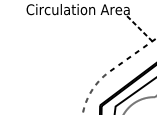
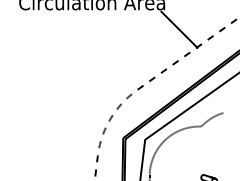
line: (139, 28) -> (179, 29), dashed -> solid

